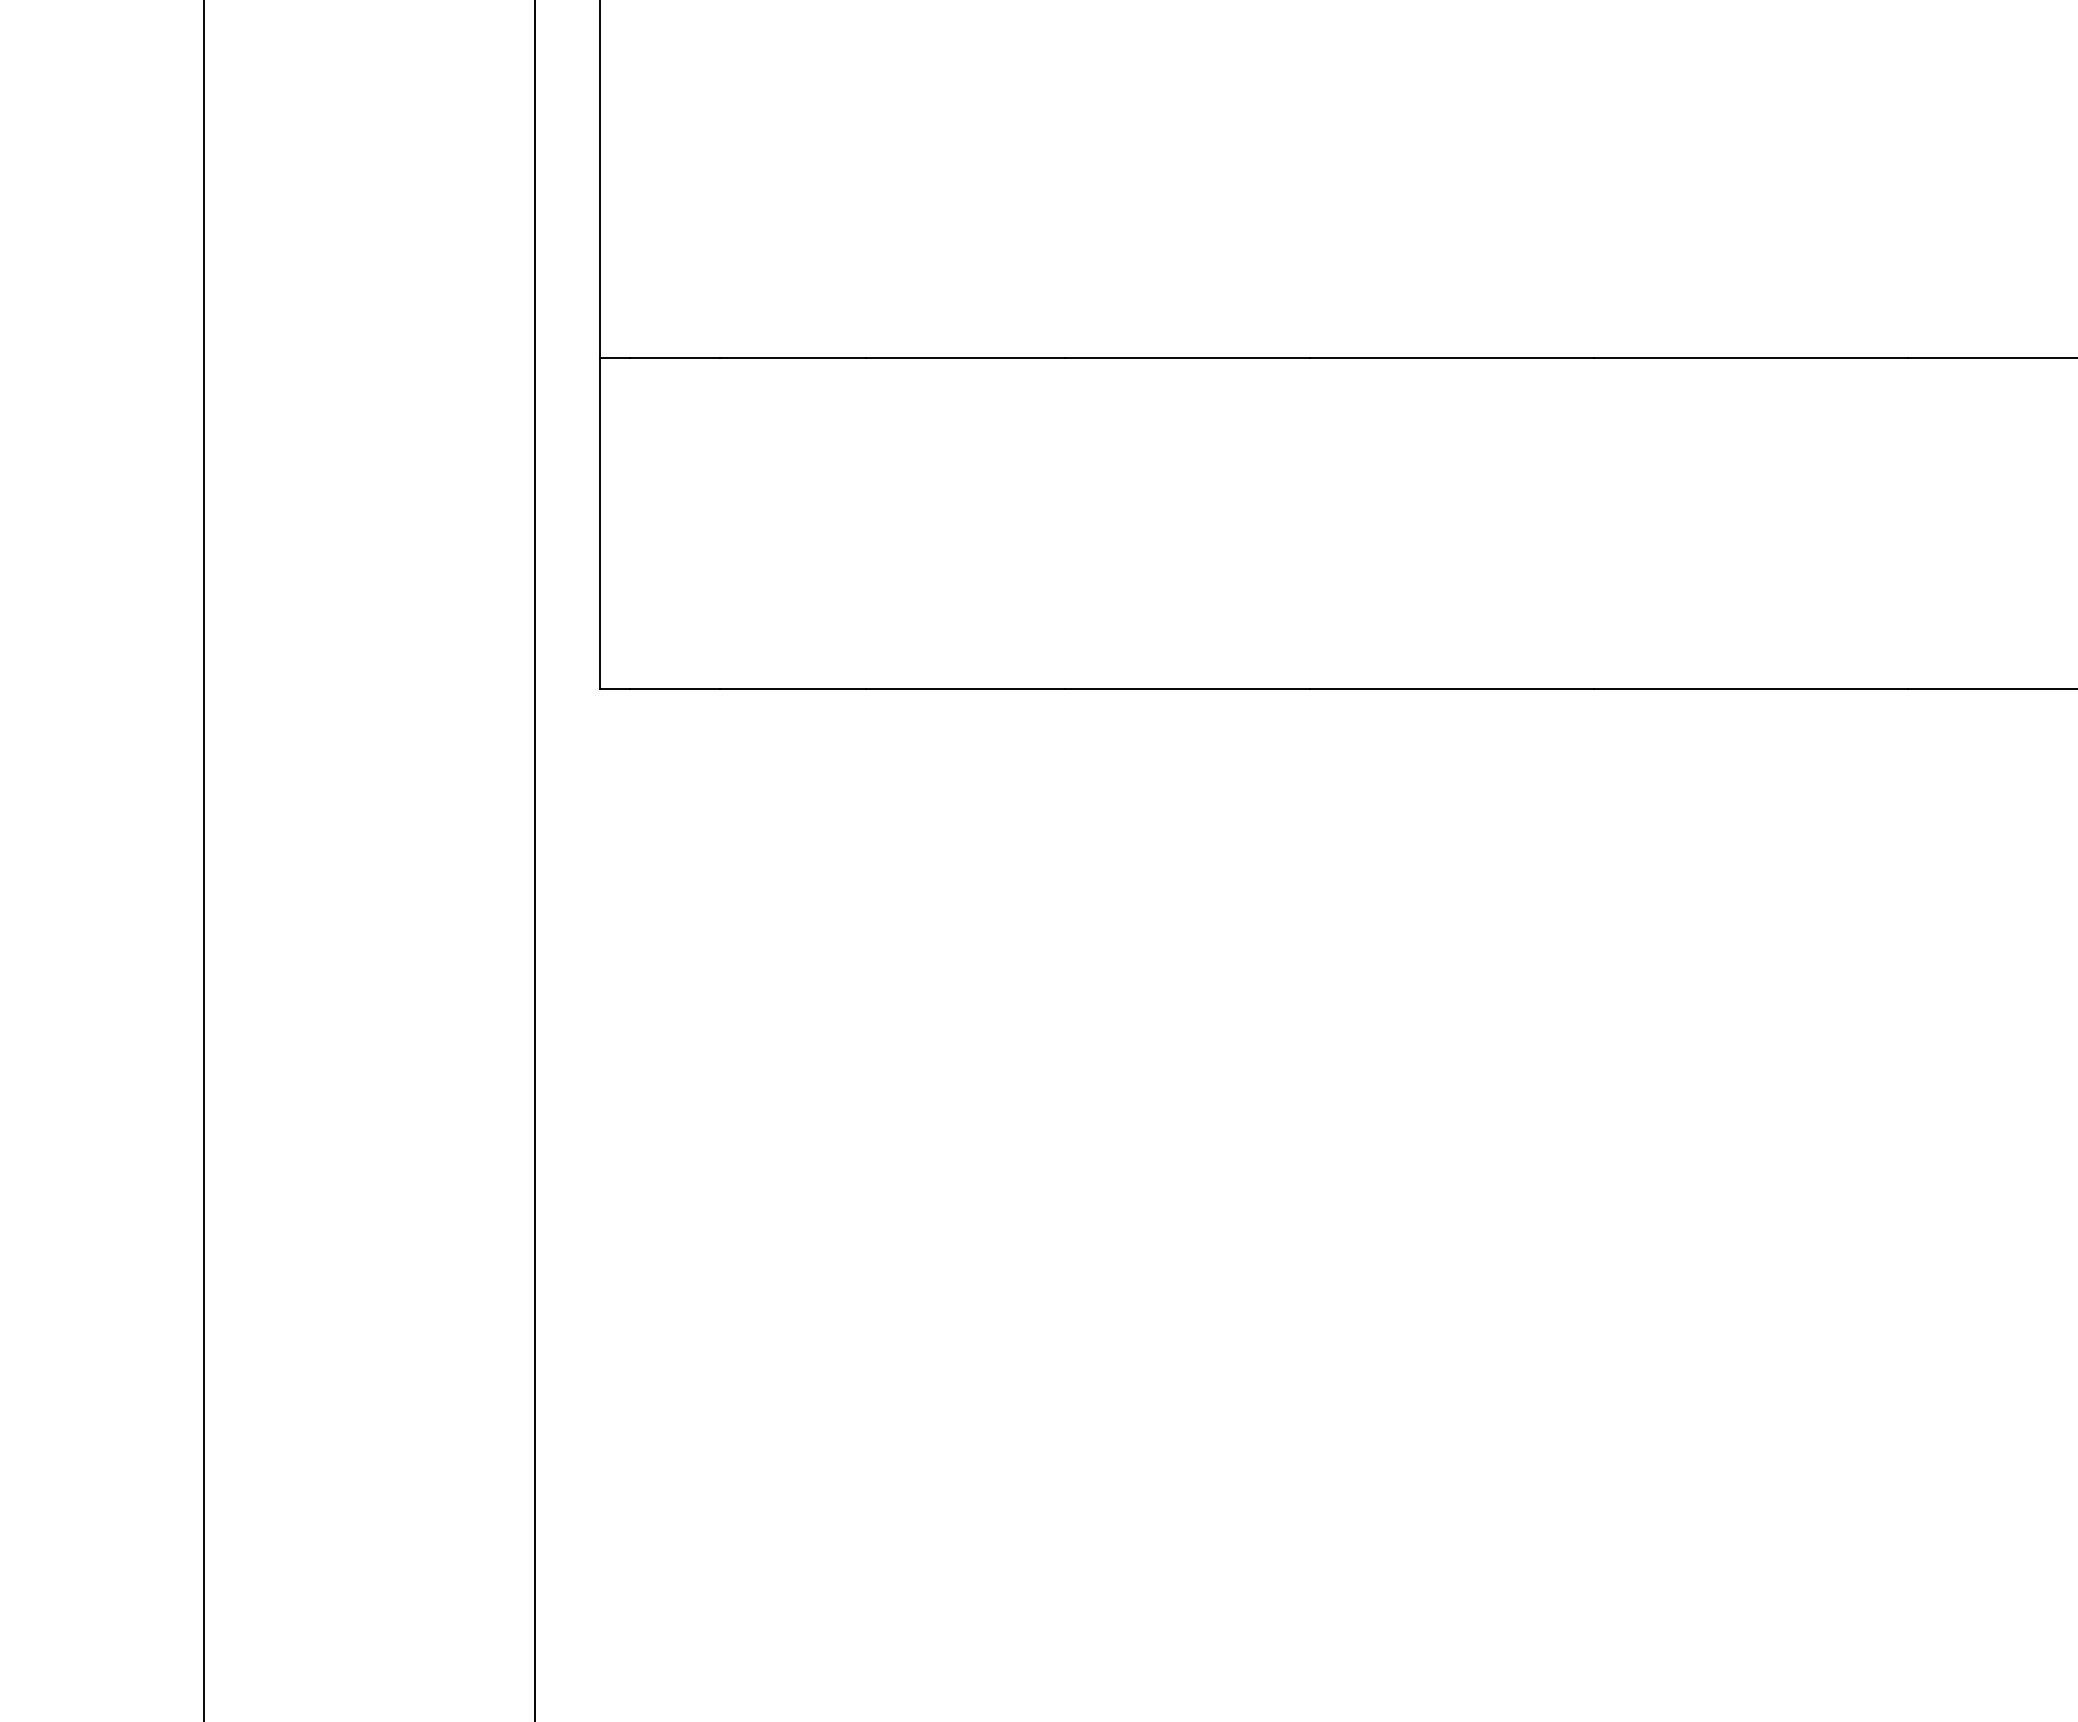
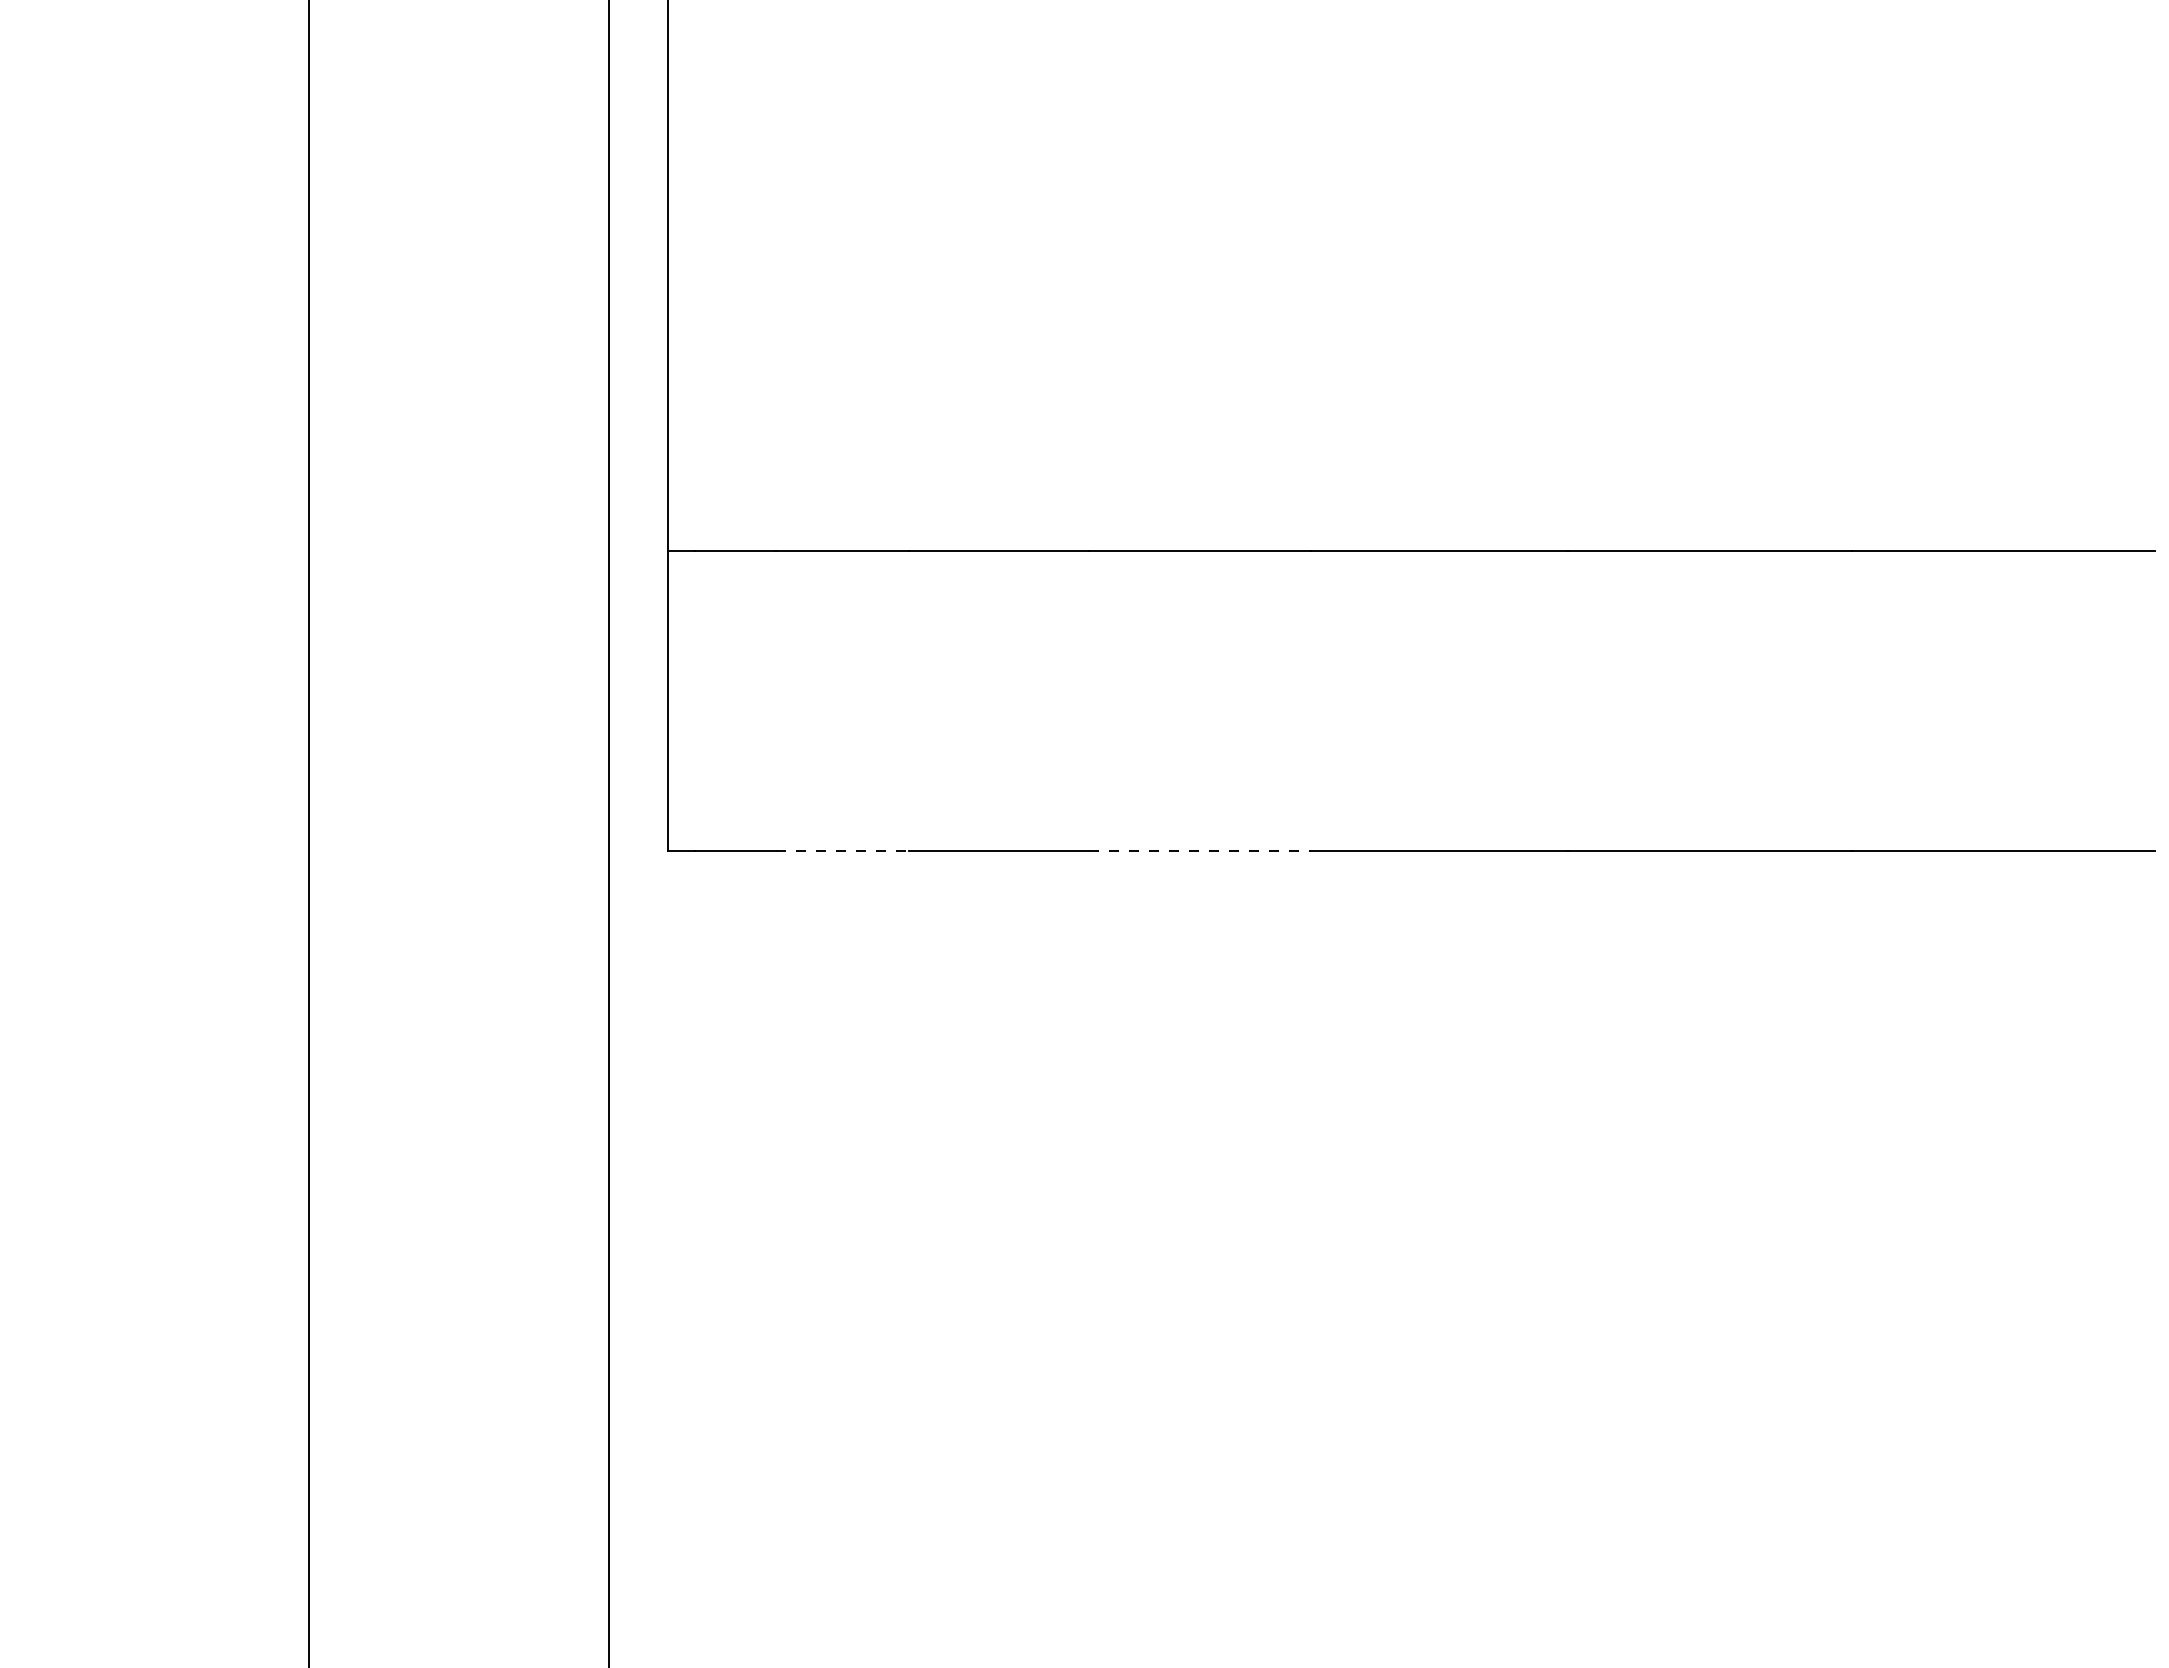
line: (794, 689) -> (843, 851), solid -> dashed
line: (1187, 689) -> (1199, 851), solid -> dashed

